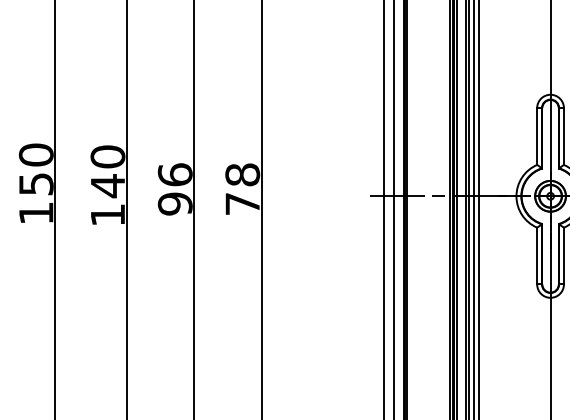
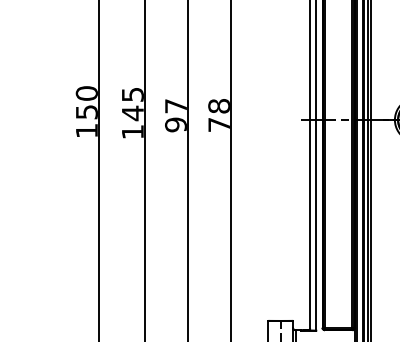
text: (107, 156) -> (132, 94), 140 -> 145
text: (174, 173) -> (175, 105), 96 -> 97

